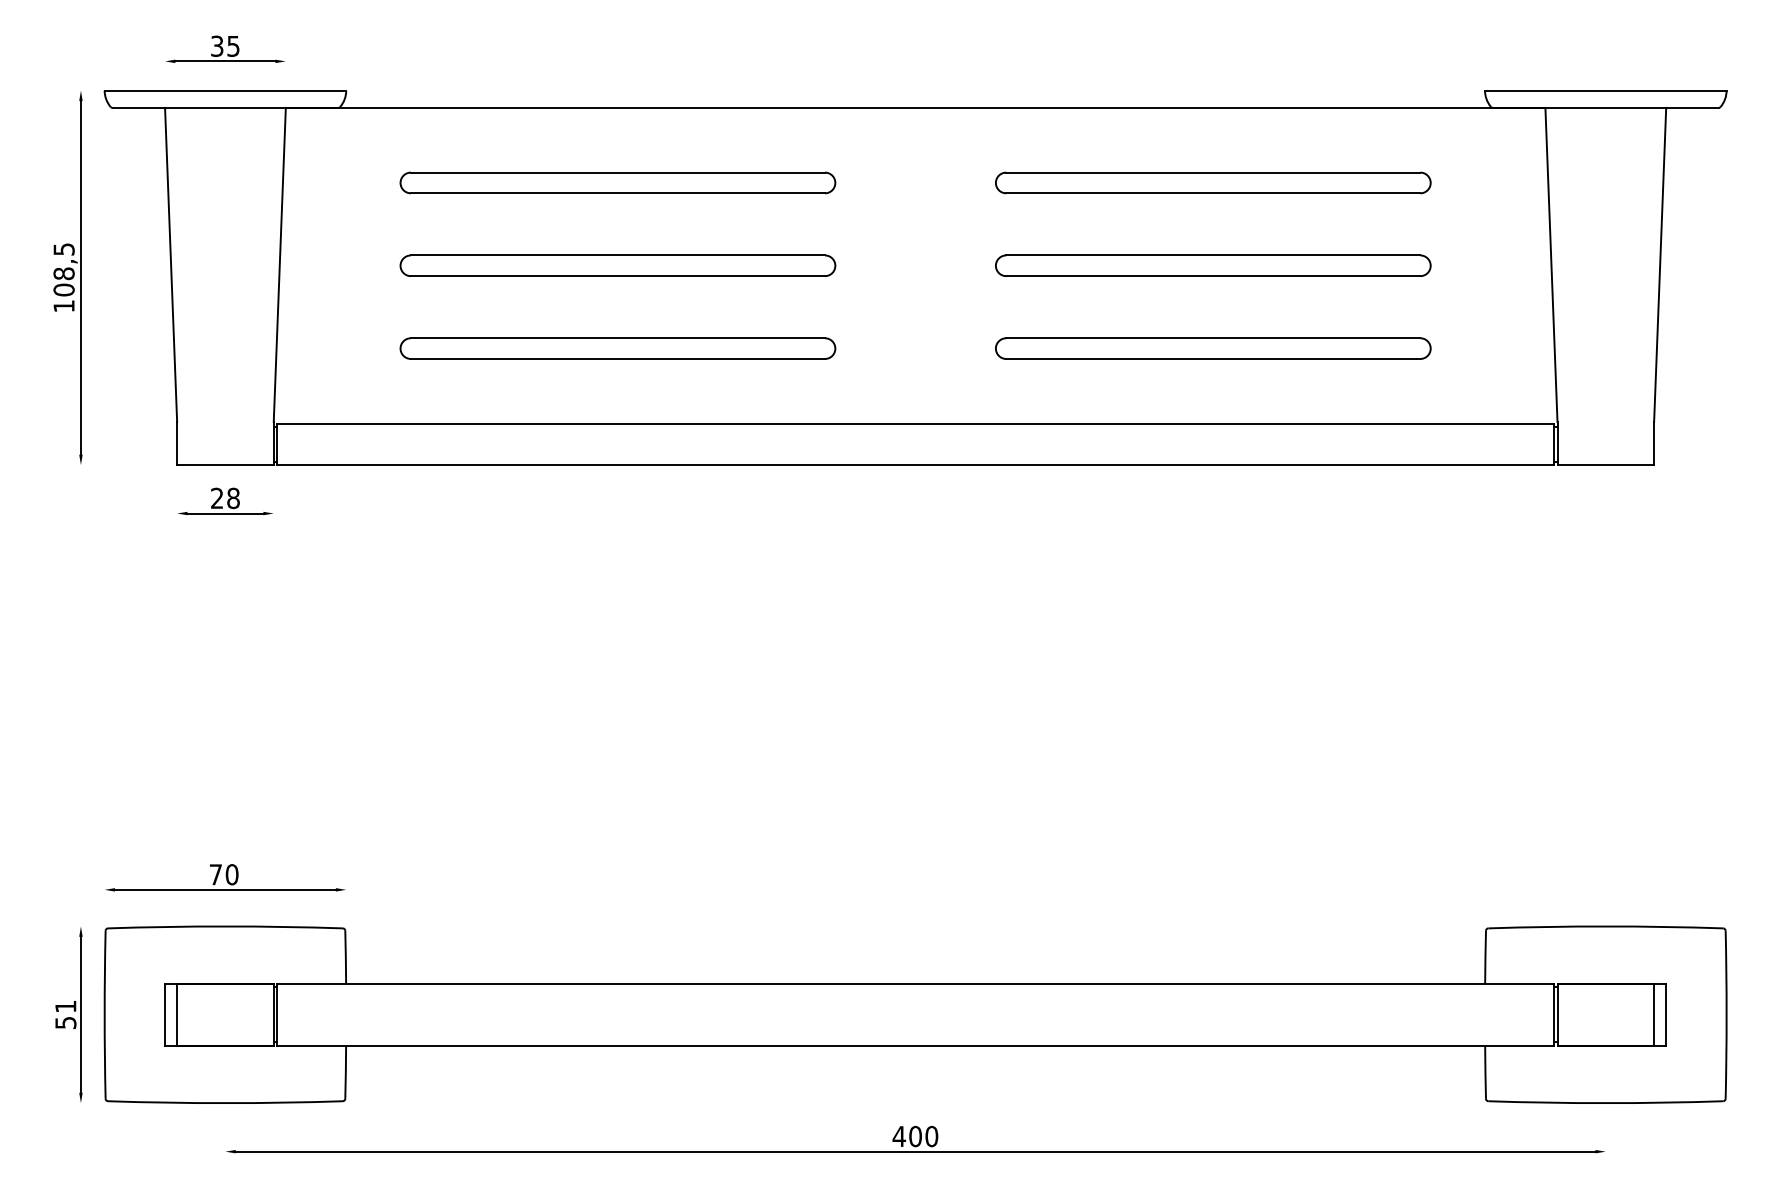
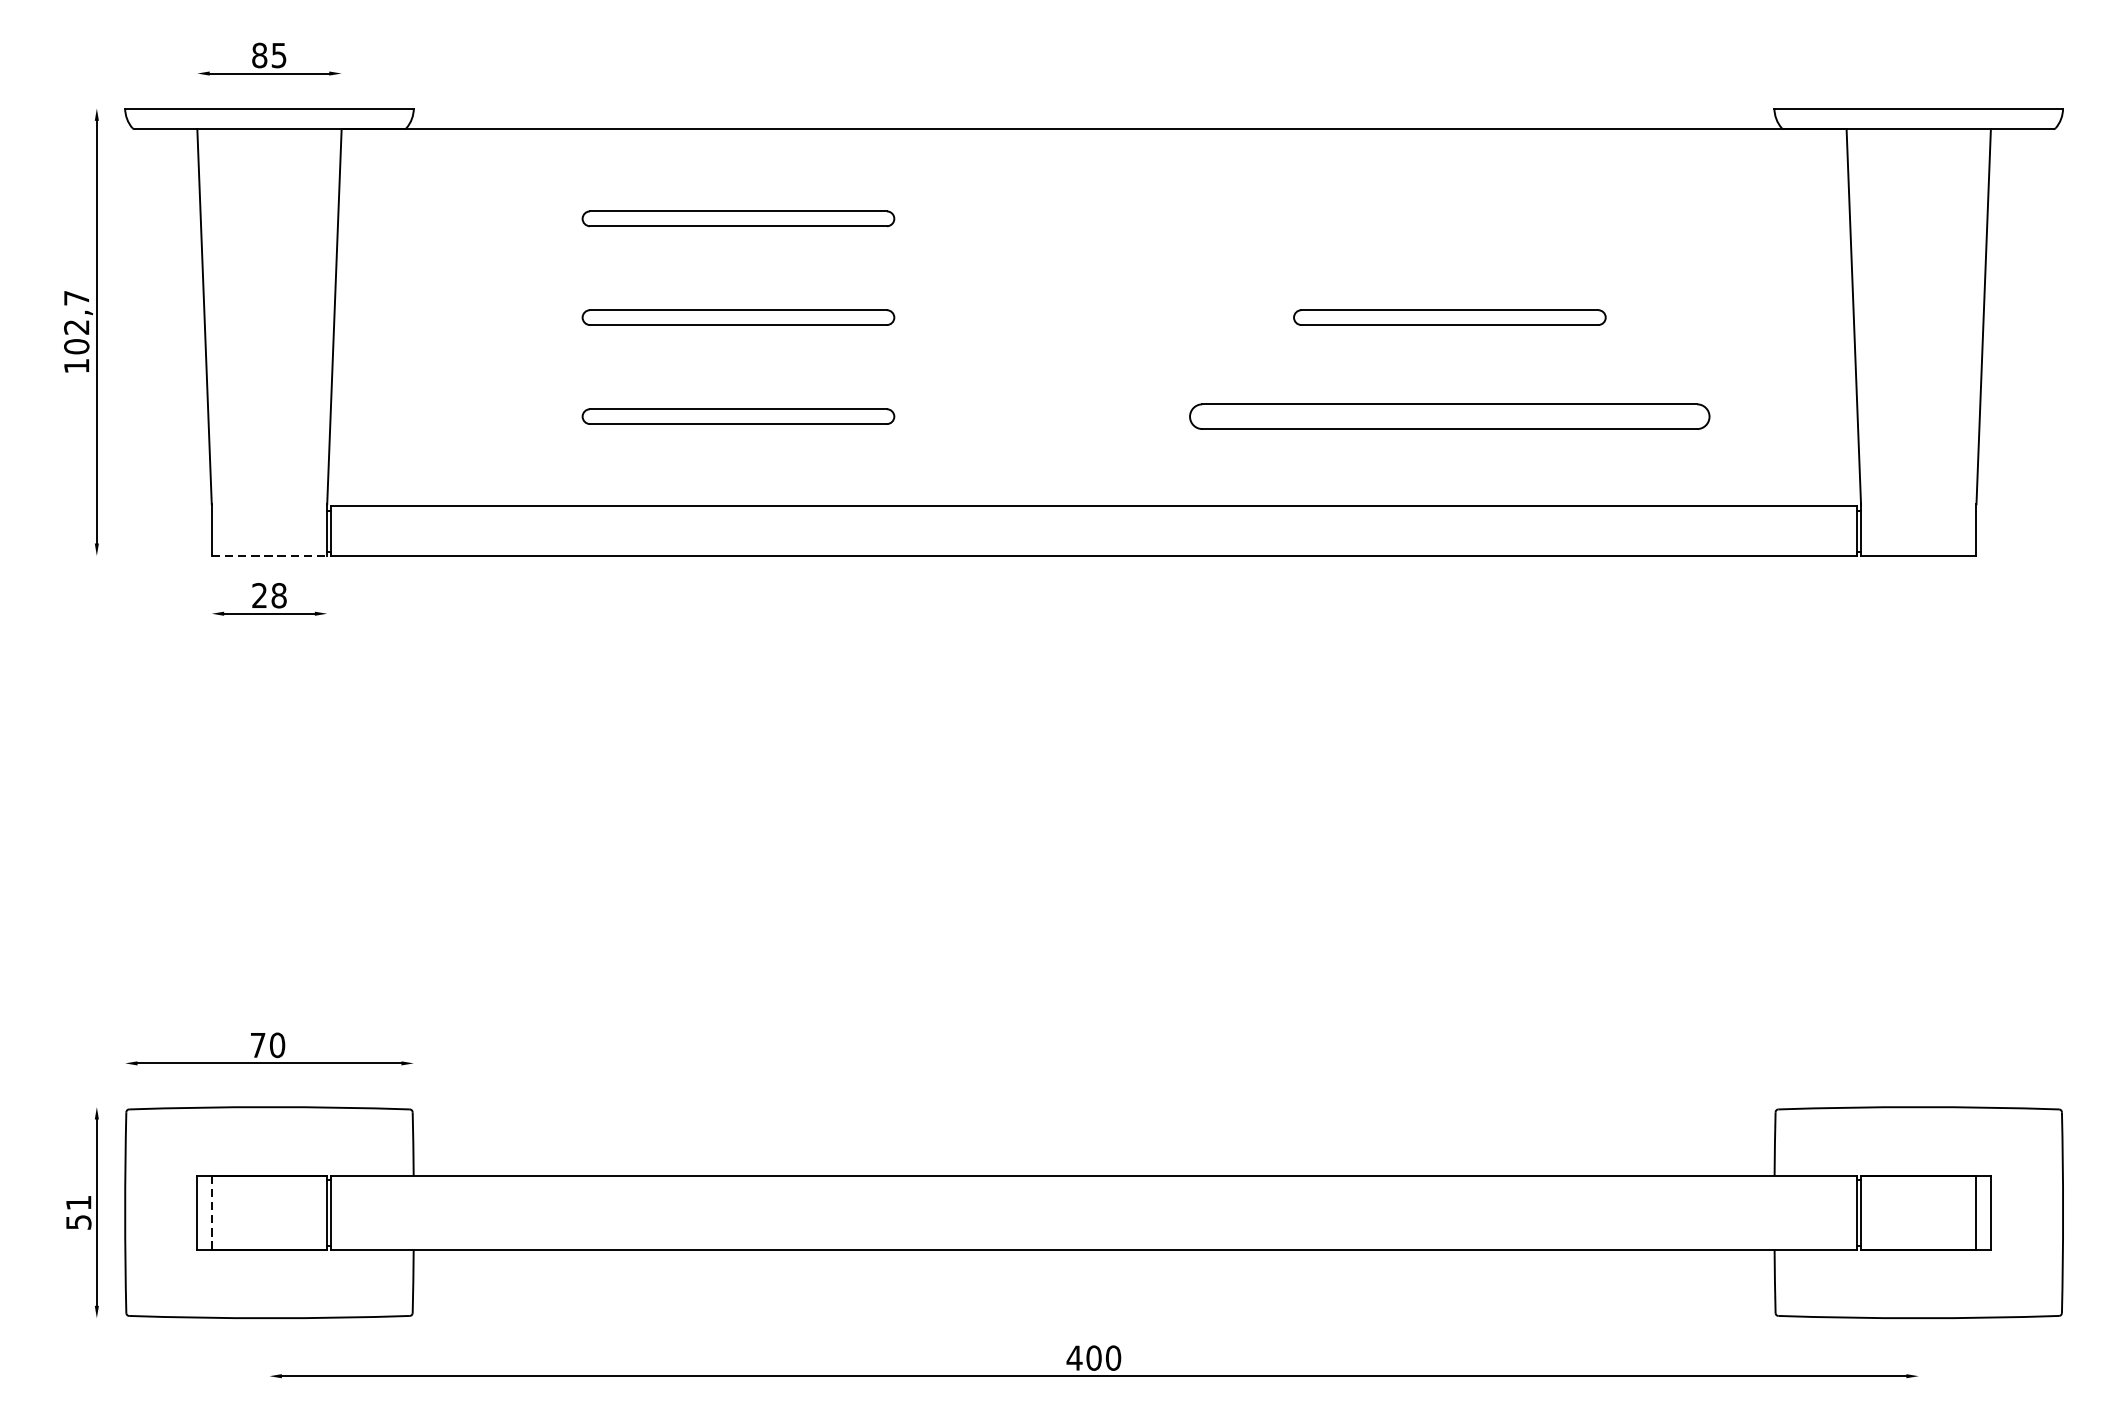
text: (217, 45) -> (259, 54), 35 -> 85
part: (617, 182) -> (737, 218), size x0.6
part: (1213, 182) -> (1450, 218), removed
text: (63, 261) -> (75, 312), 108,5 -> 102,7
part: (617, 265) -> (737, 317), size x0.6
part: (1213, 265) -> (1450, 317), size x0.6
part: (617, 348) -> (737, 416), size x0.6
line: (225, 465) -> (269, 556), solid -> dashed
line: (177, 1015) -> (212, 1213), solid -> dashed

